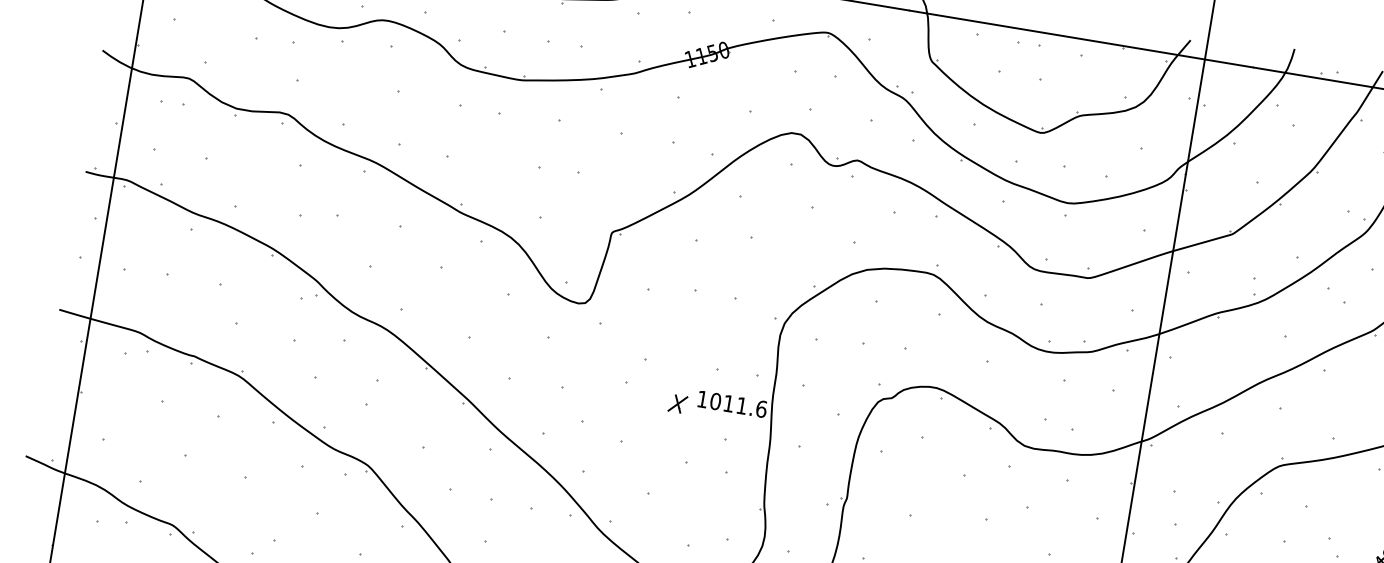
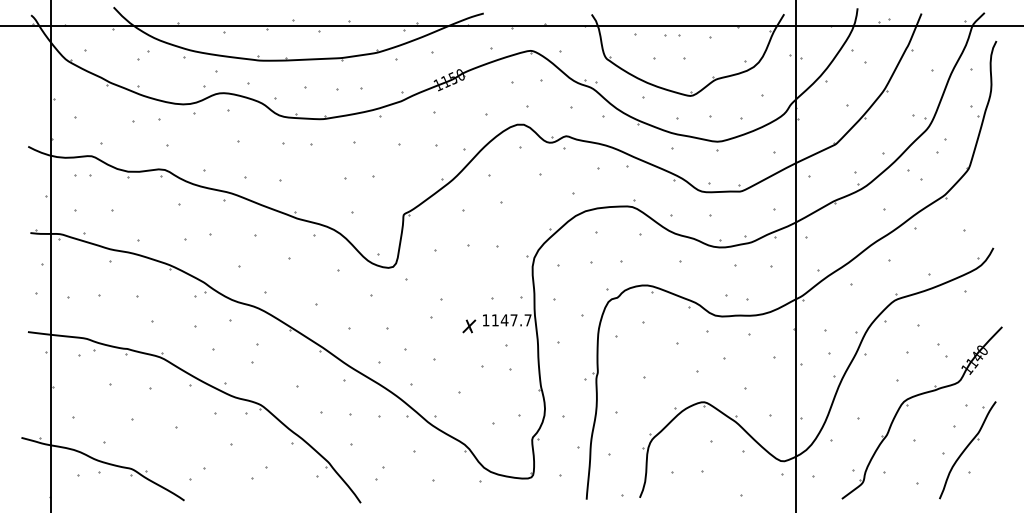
text: (738, 405) -> (511, 320), 1011.6 -> 1147.7

